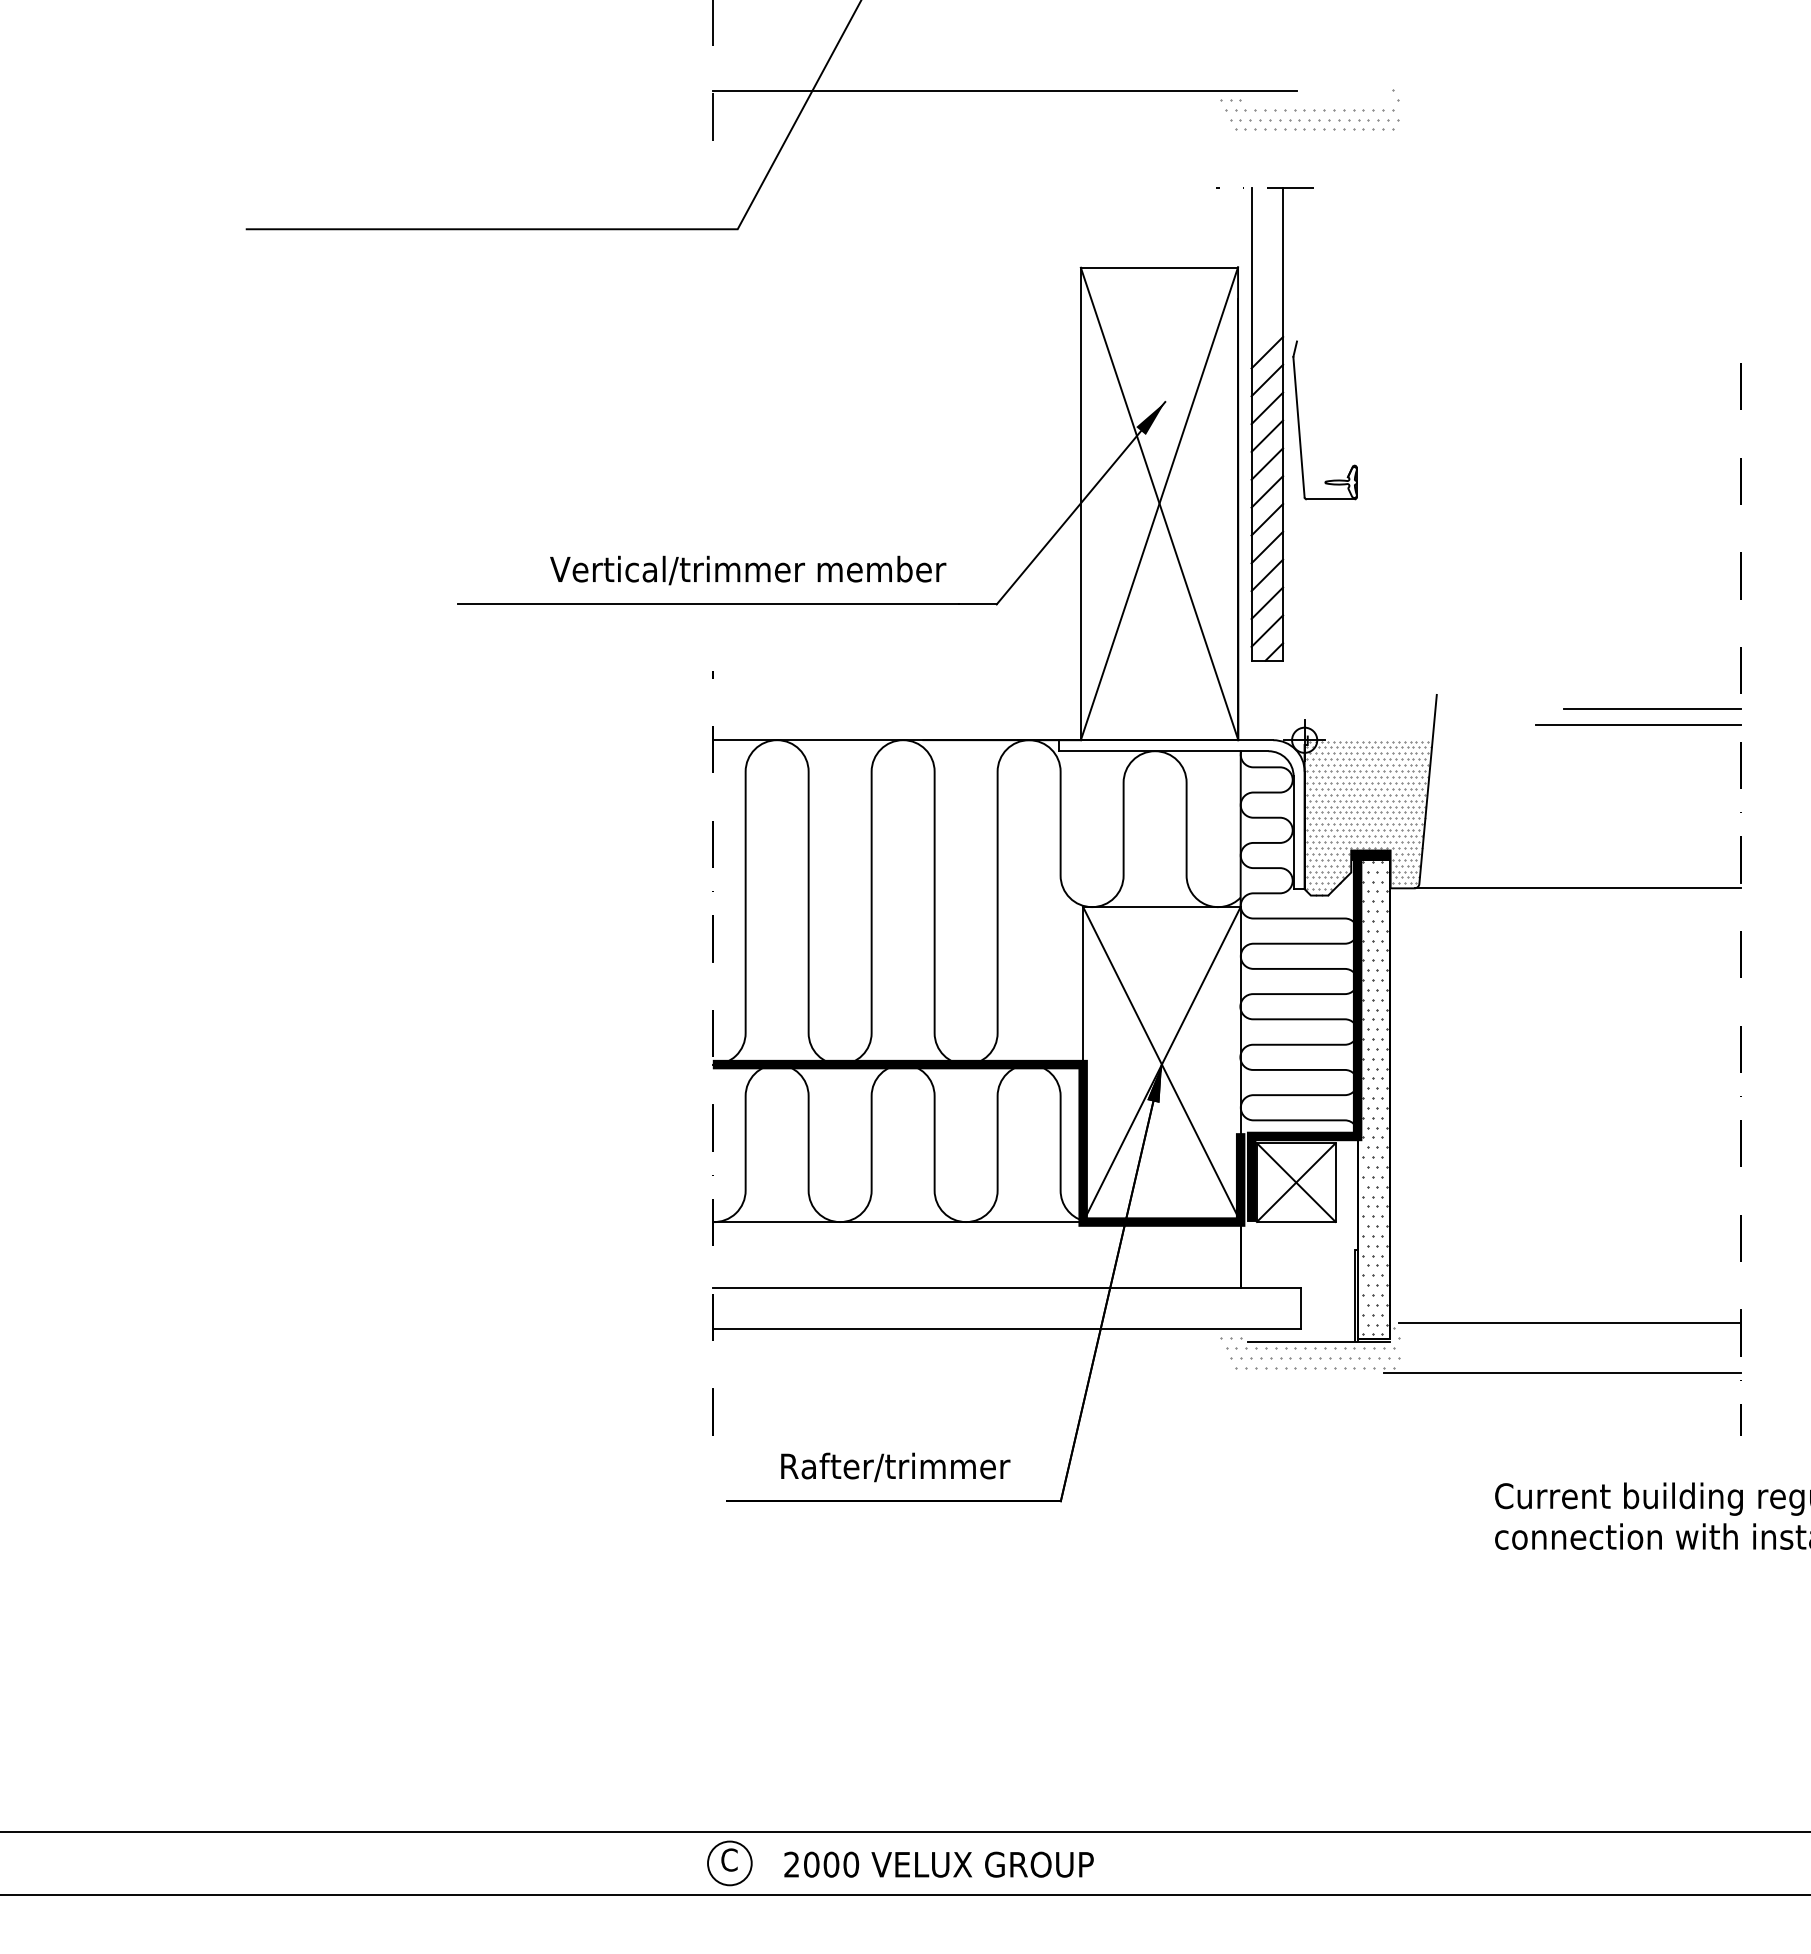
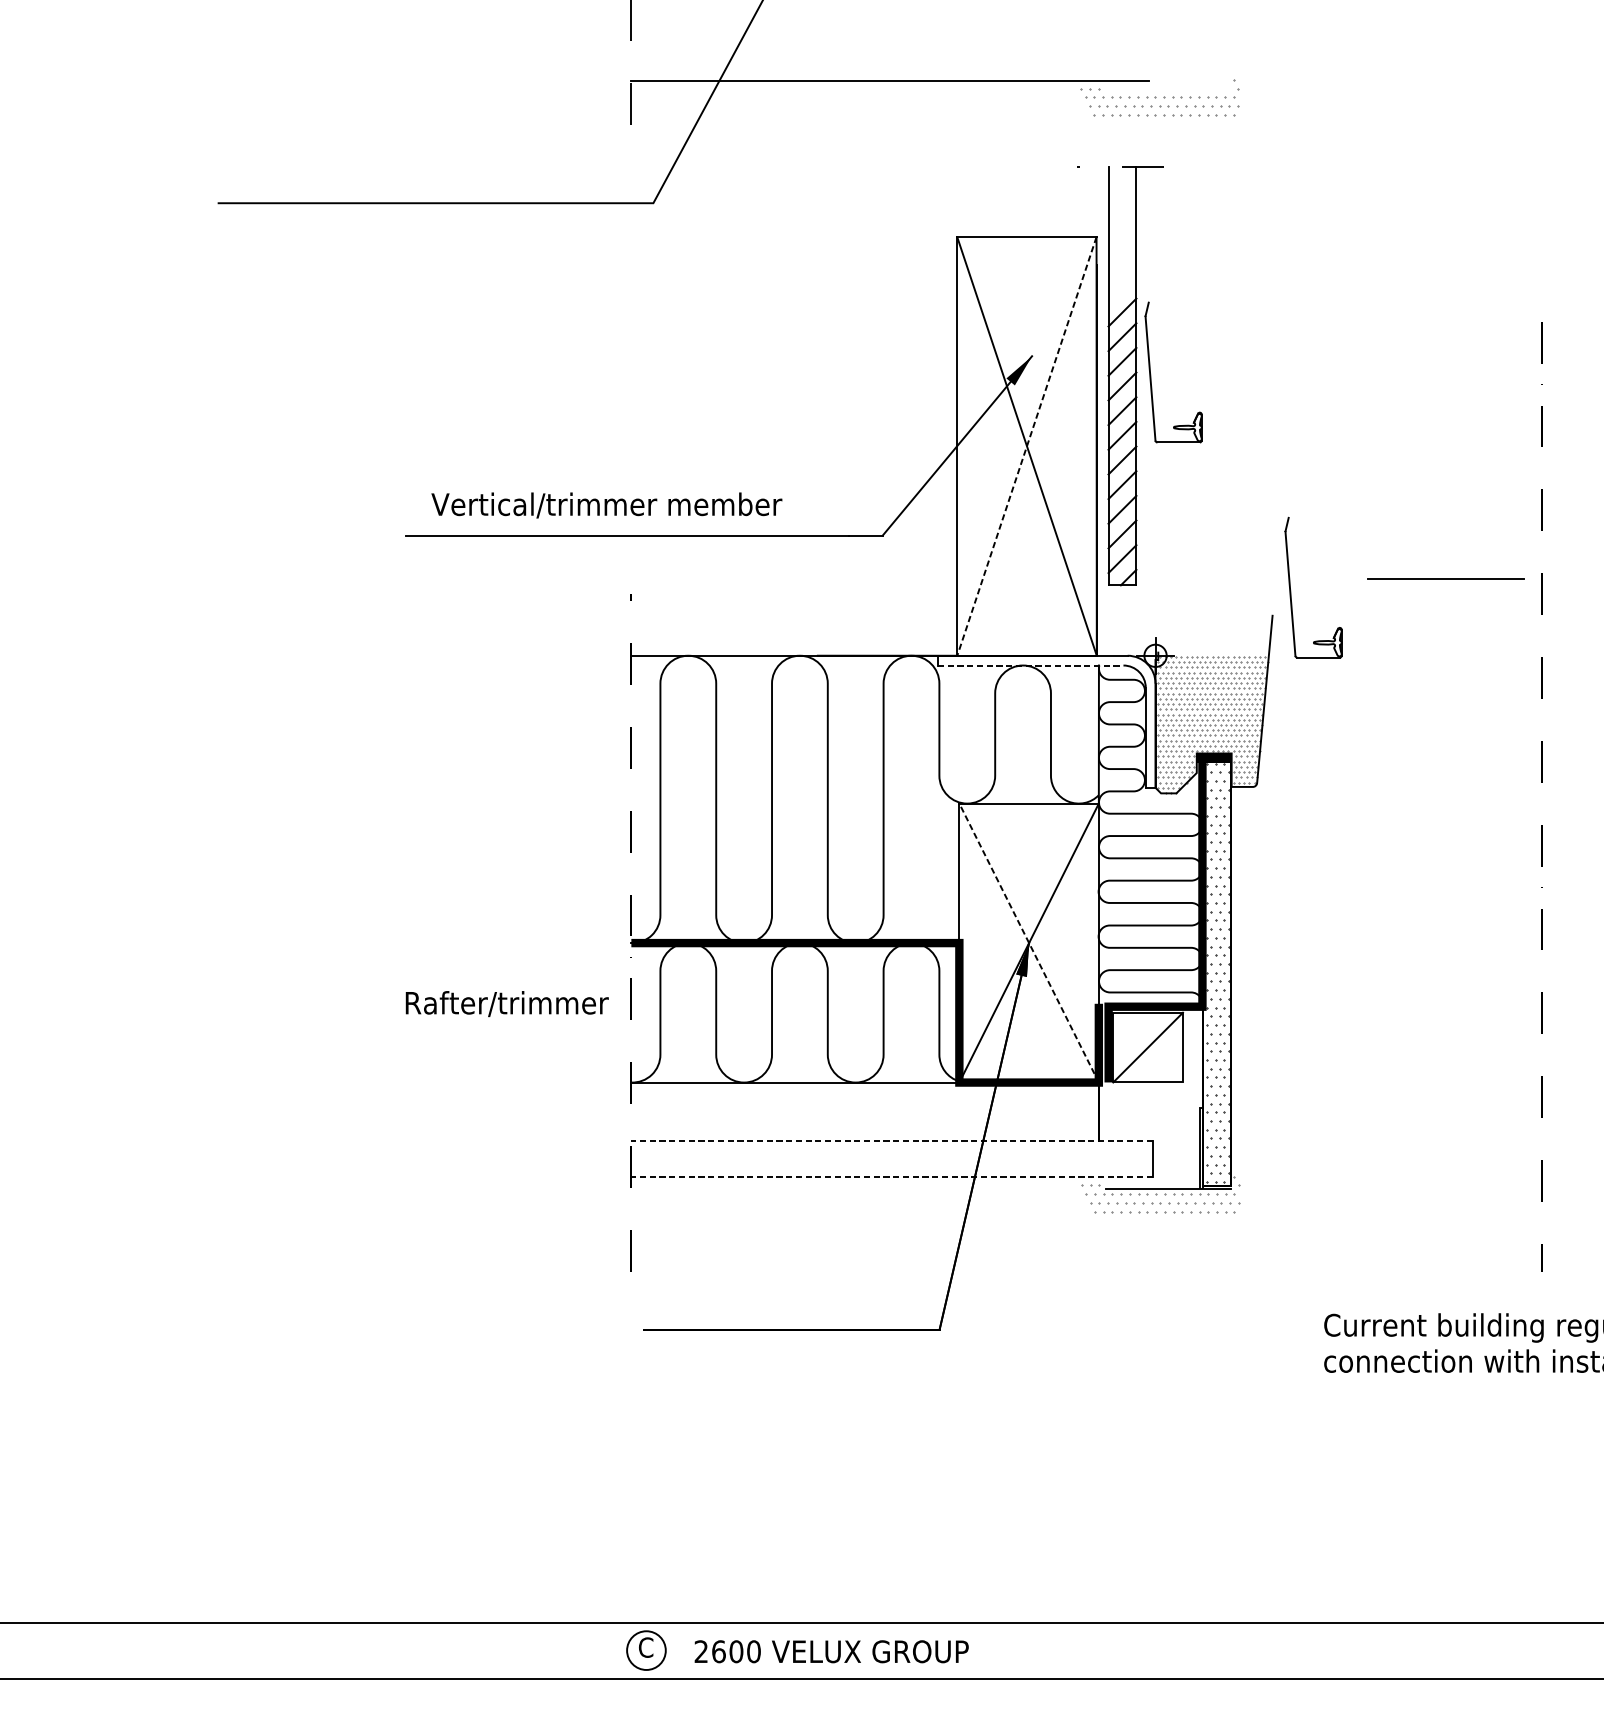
line: (1159, 504) -> (1026, 447), solid -> dashed
text: (748, 570) -> (607, 505), moved
part: (1457, 663) -> (1290, 587), added
line: (1652, 708) -> (1445, 578), moved
line: (1638, 724) -> (1451, 641), removed
line: (1163, 751) -> (1030, 665), solid -> dashed
line: (1577, 888) -> (1397, 787), removed
line: (1161, 1064) -> (1028, 942), solid -> dashed
line: (1295, 1182) -> (1147, 1047), removed
line: (1006, 1288) -> (891, 1141), solid -> dashed
line: (1570, 1322) -> (1390, 1171), removed
line: (1006, 1329) -> (891, 1177), solid -> dashed
line: (1562, 1373) -> (1383, 1216), removed
text: (895, 1467) -> (507, 1004), moved
text: (811, 1864) -> (718, 1651), 2000 -> 2600

